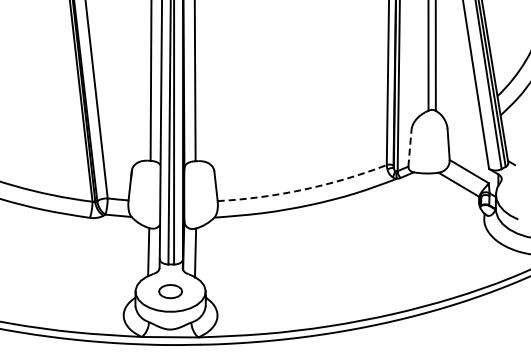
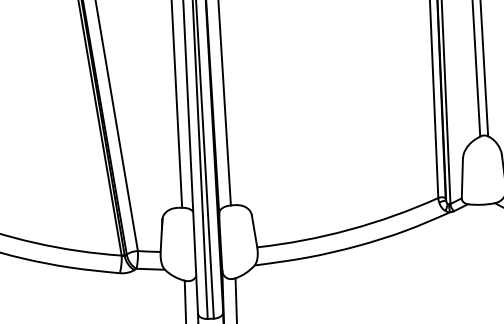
line: (410, 147) -> (462, 177), dashed -> solid
arc: (303, 189) -> (349, 229), dashed -> solid

